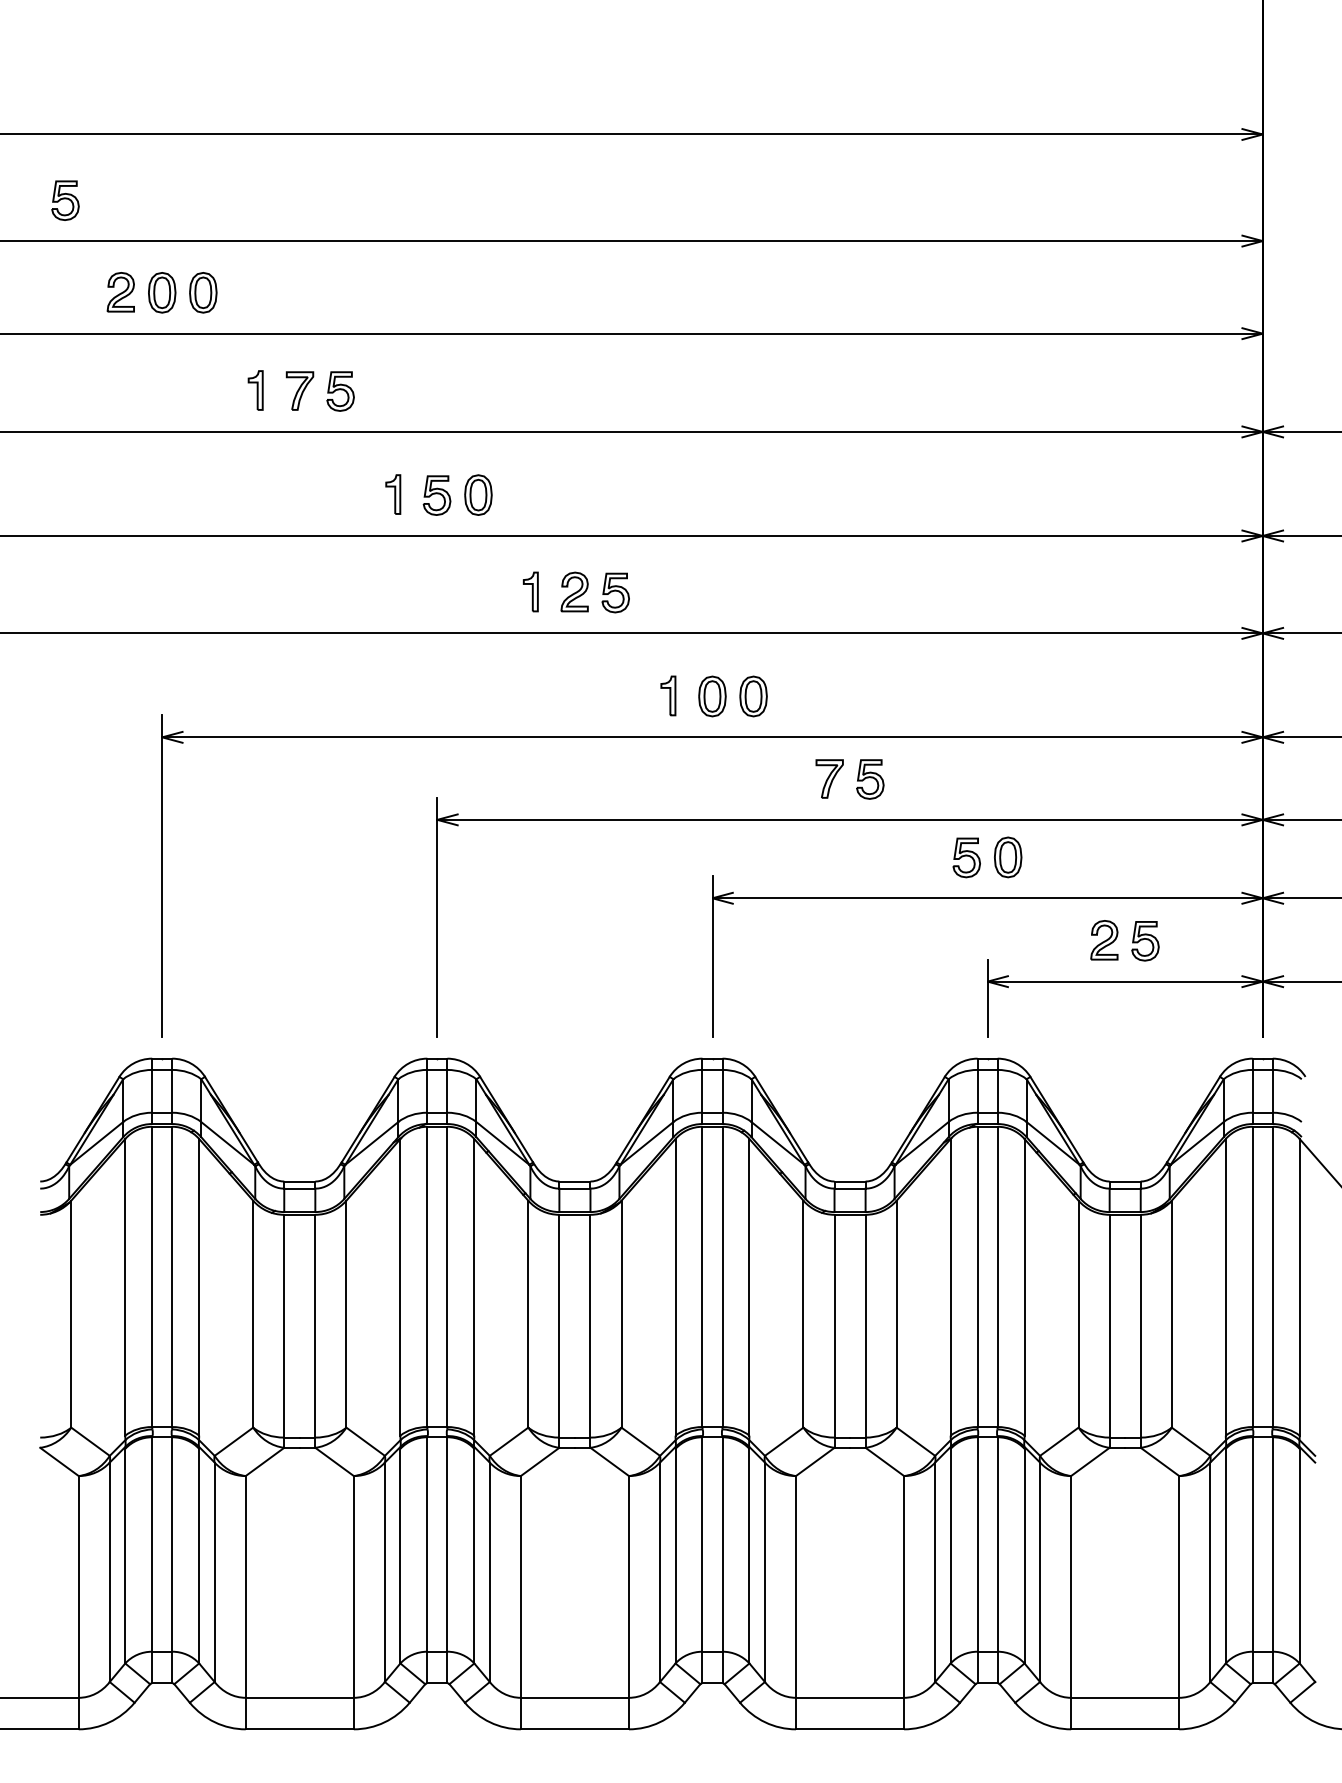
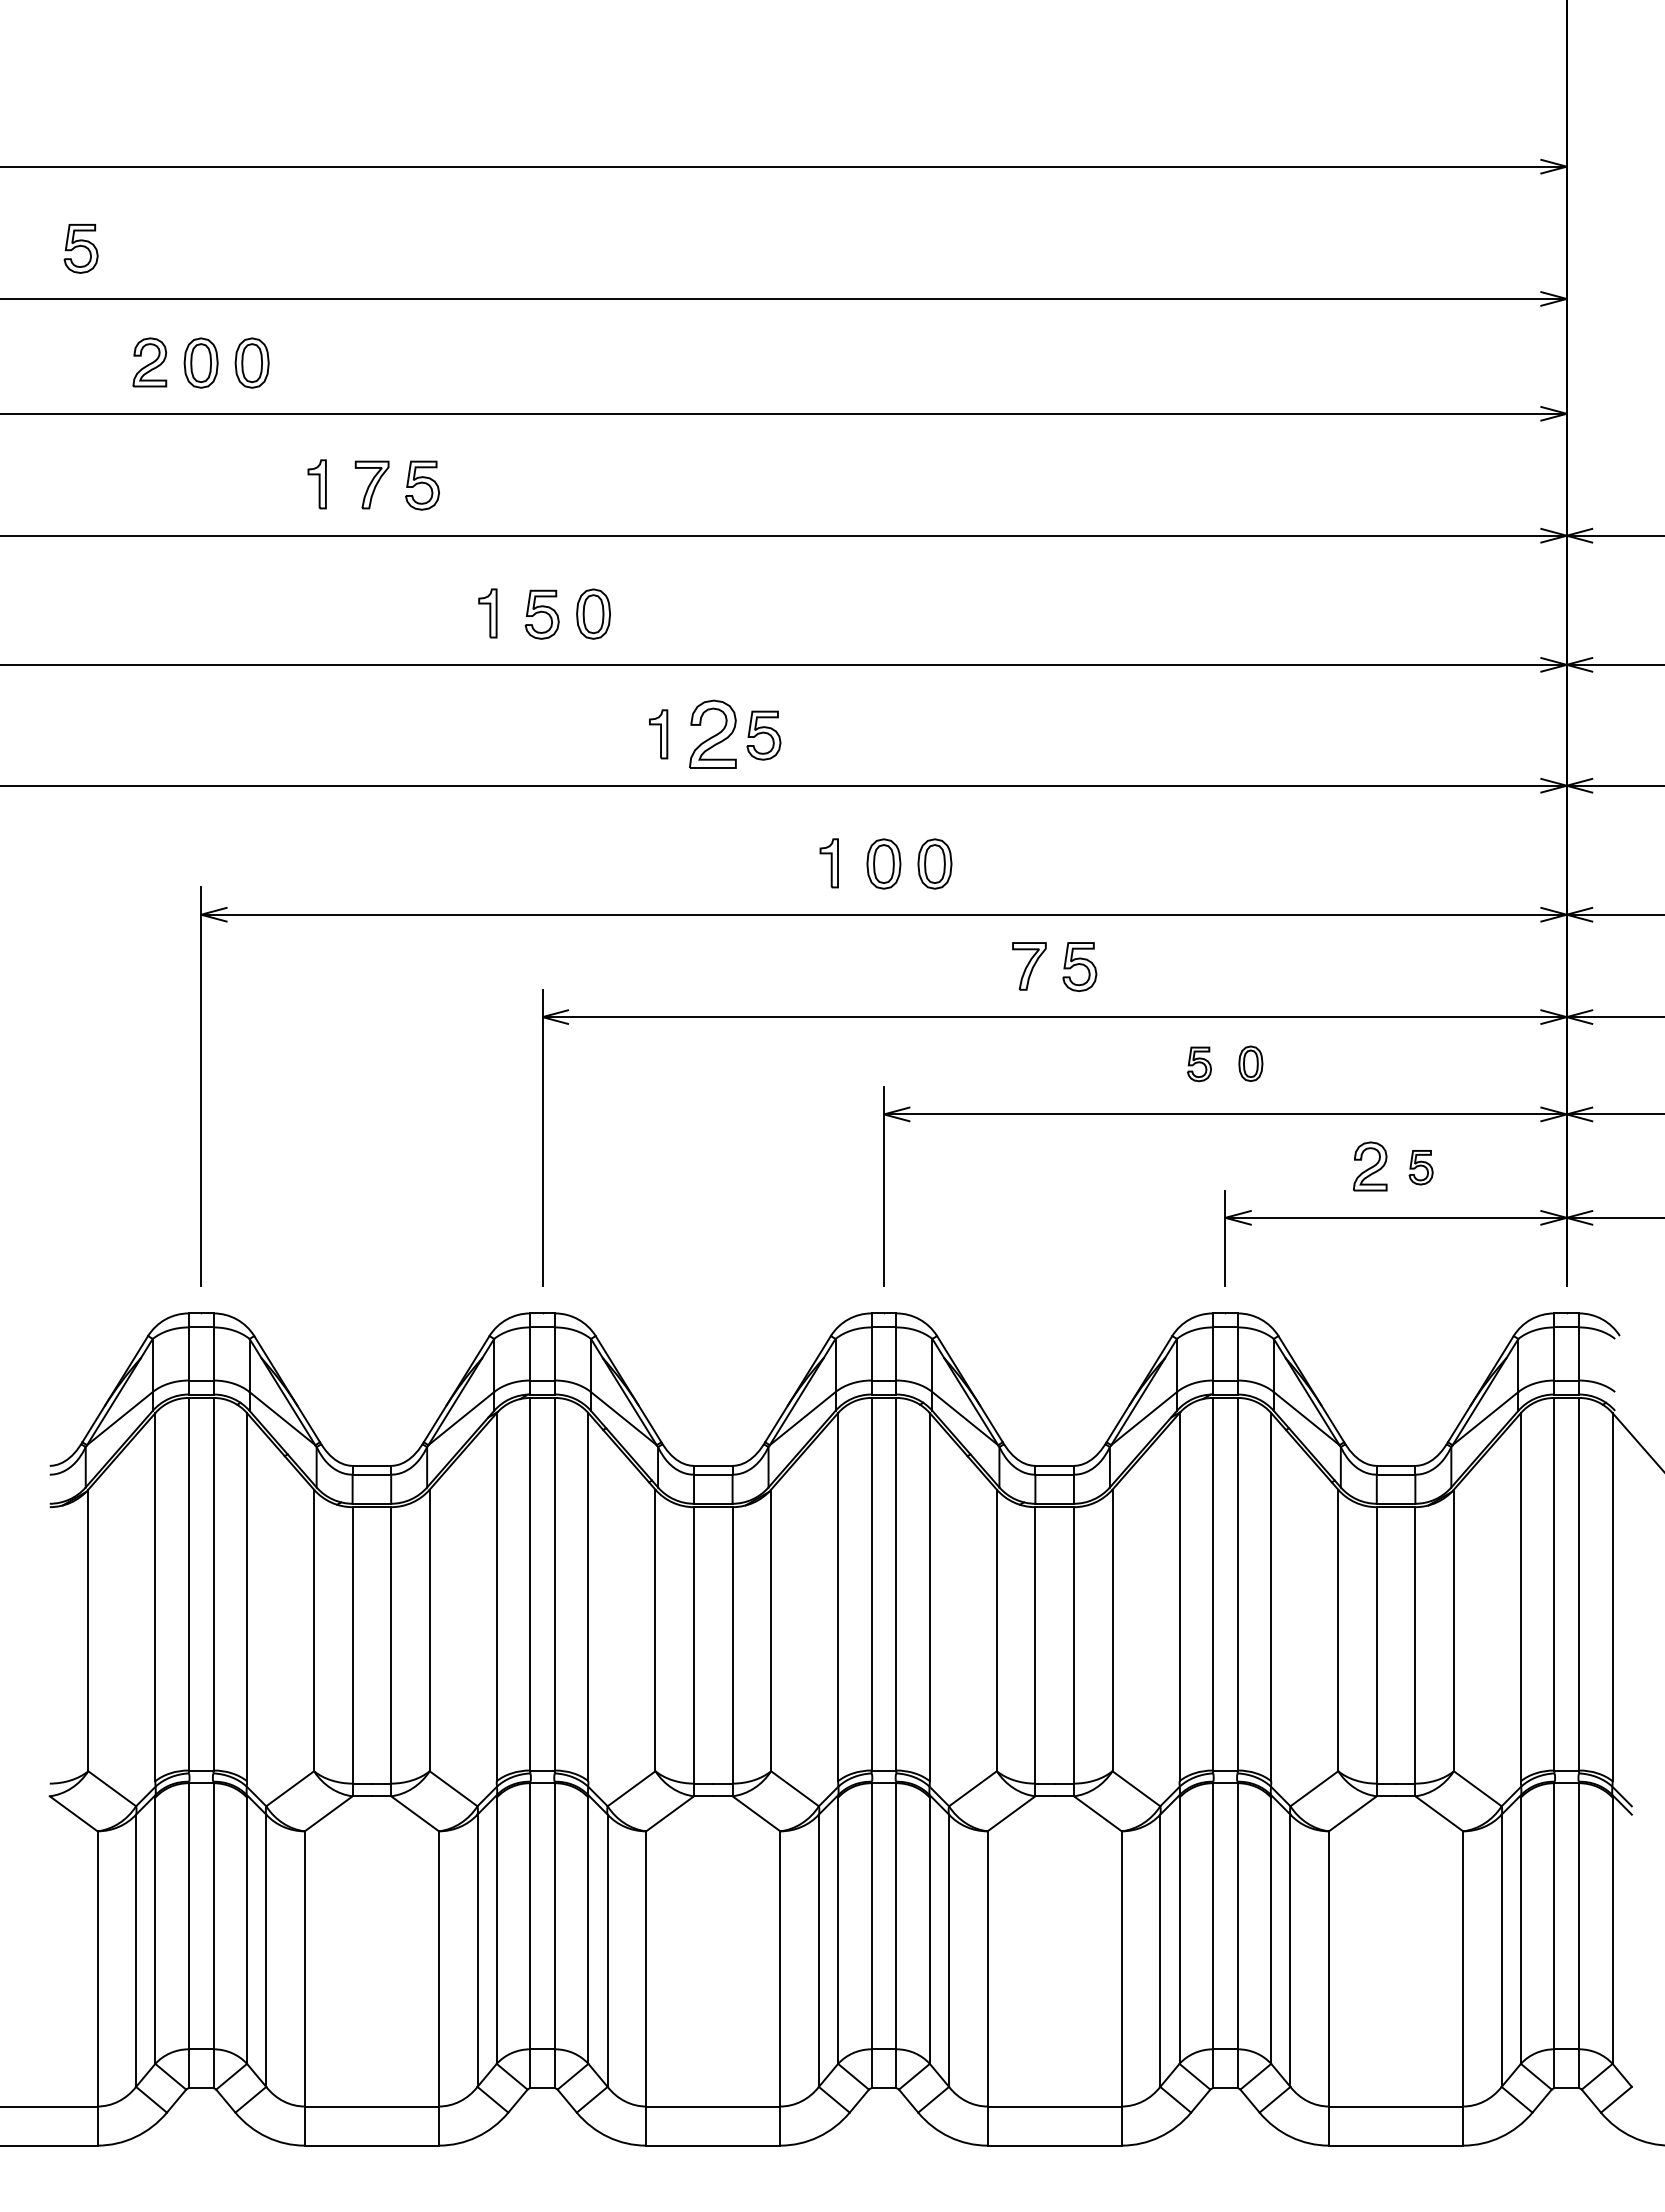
part: (574, 592) -> (712, 734), size x1.4
part: (1007, 857) -> (1250, 1063), size x0.7
part: (966, 858) -> (1199, 1064), size x0.7
part: (1144, 941) -> (1420, 1167), size x0.7

